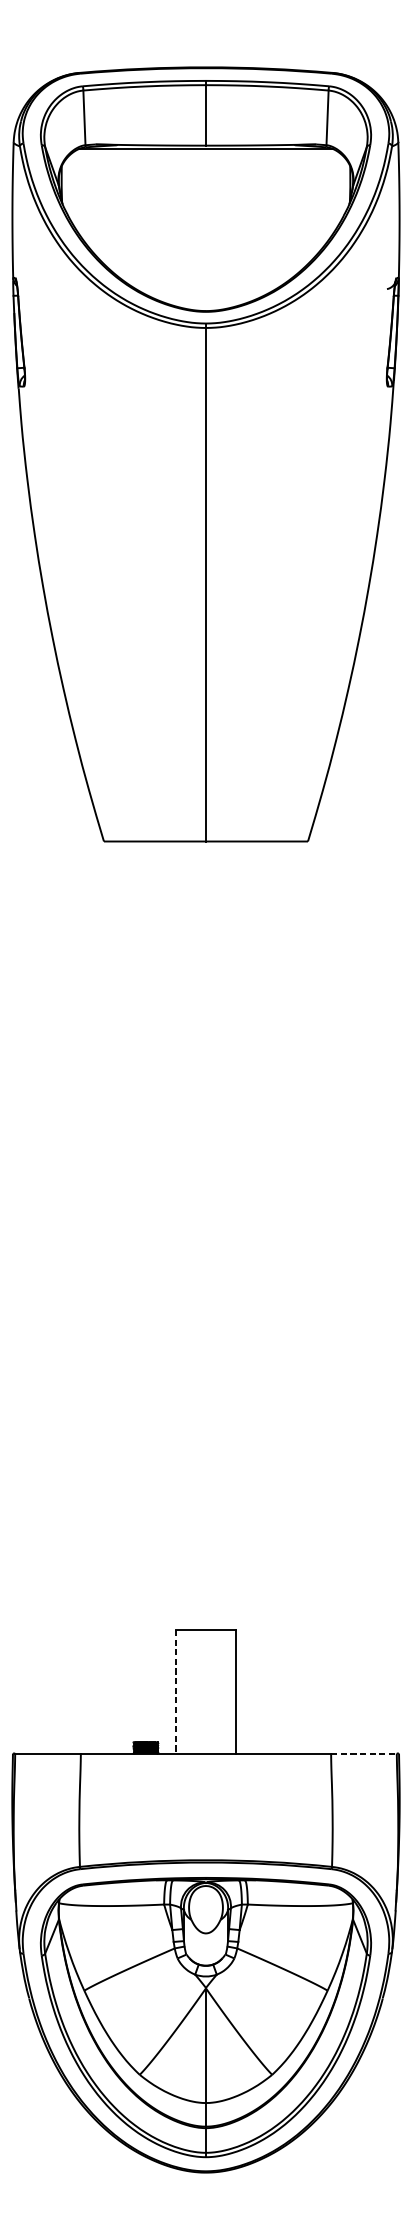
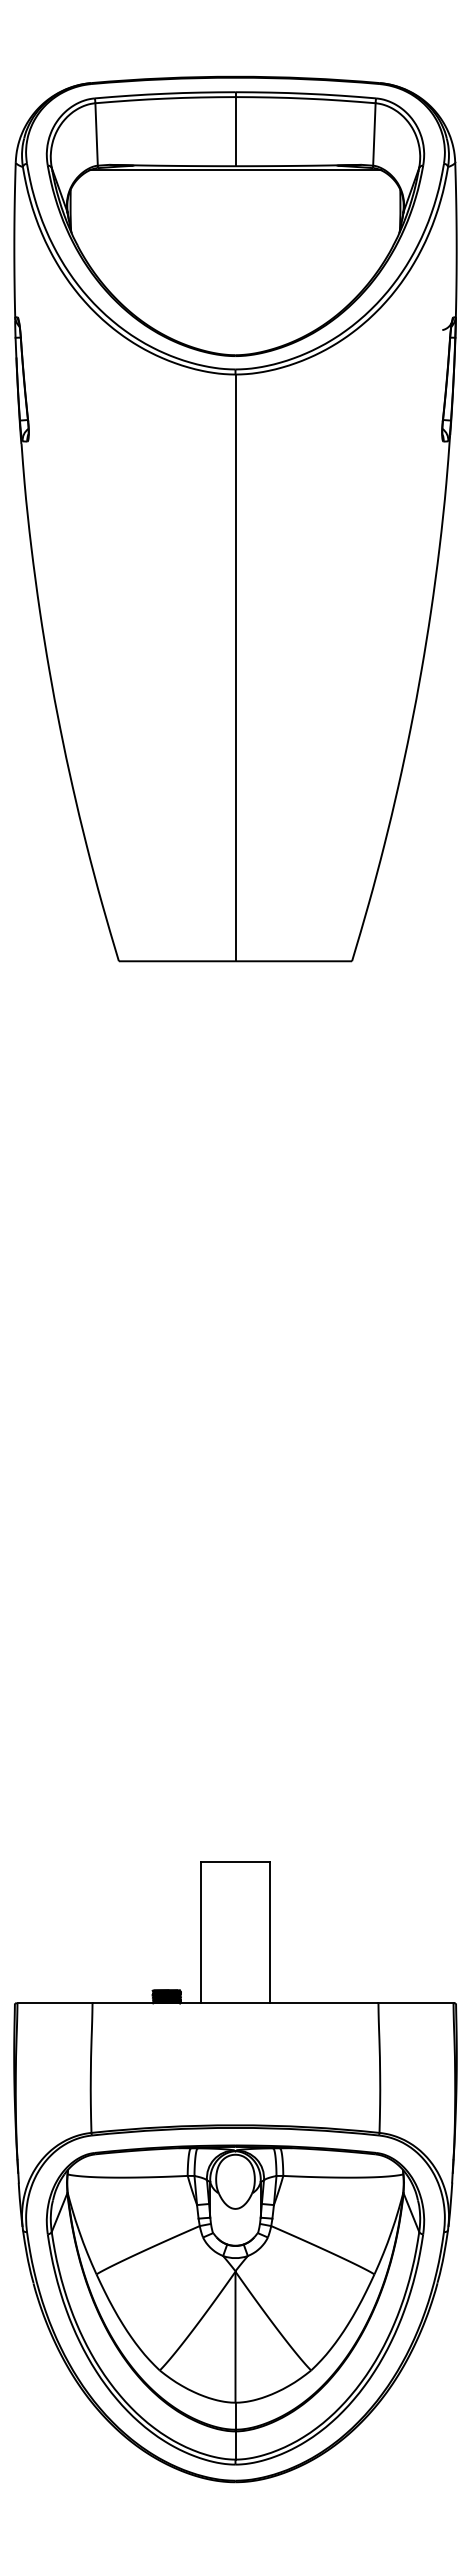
line: (176, 1691) -> (201, 1932), dashed -> solid
line: (363, 1753) -> (415, 2003), dashed -> solid

